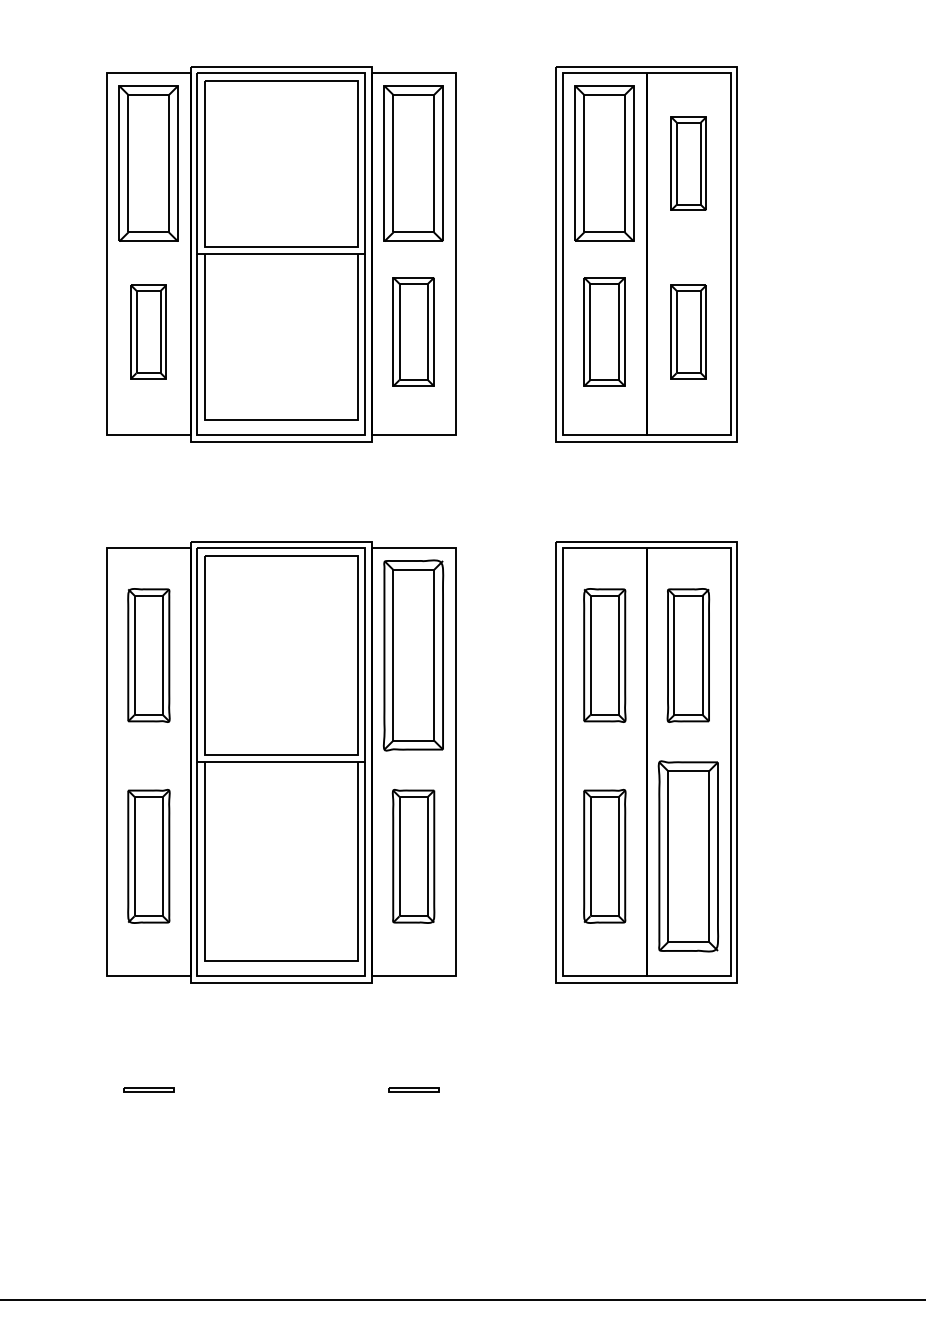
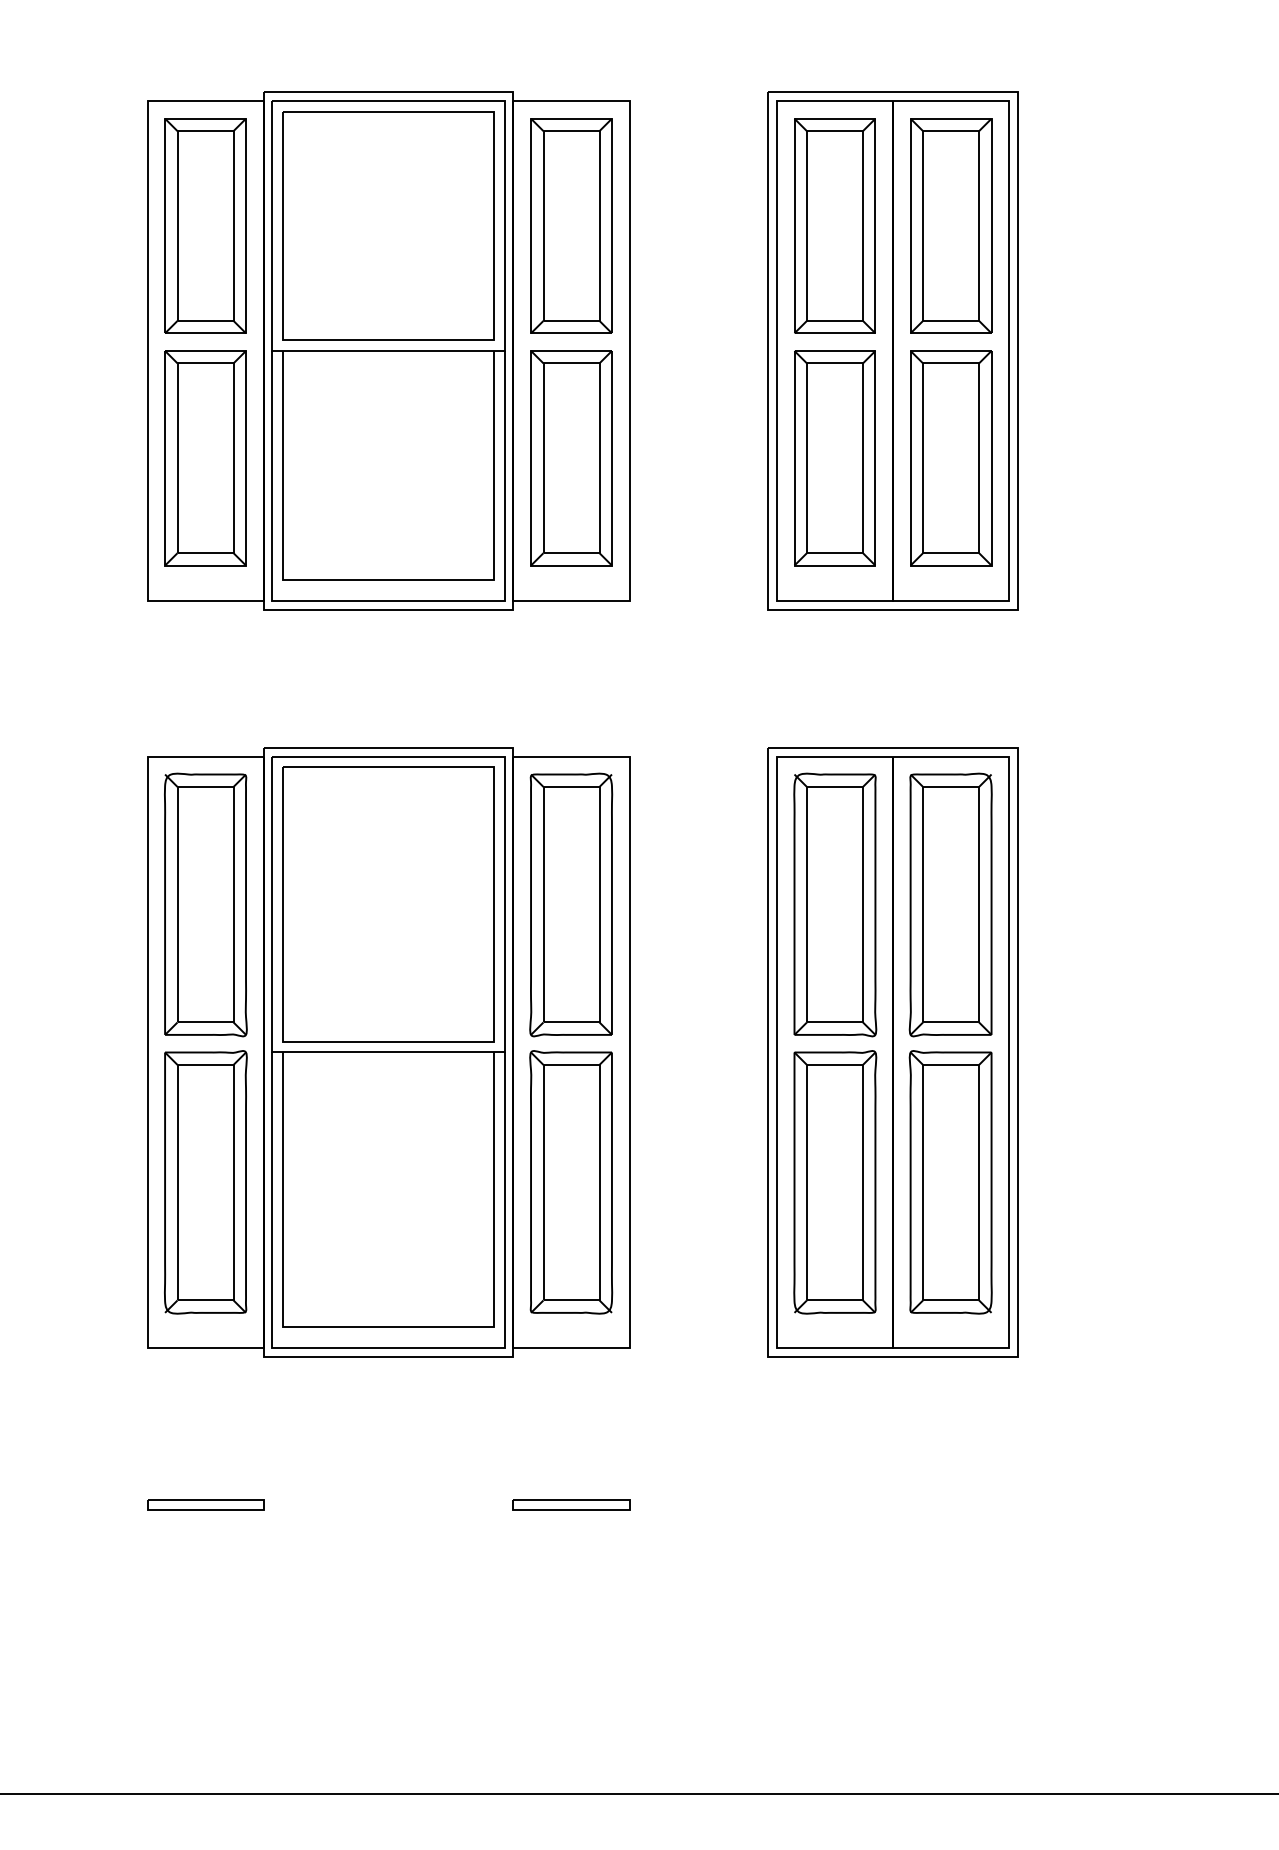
part: (688, 163) -> (951, 225), size x1.67
part: (148, 332) -> (205, 458), size x1.67
part: (413, 332) -> (571, 458), size x1.43
part: (604, 332) -> (834, 458), size x1.43
part: (688, 332) -> (951, 458), size x1.67
part: (148, 655) -> (205, 904), size x1.43
part: (604, 655) -> (835, 904), size x1.43
part: (688, 655) -> (950, 904), size x1.43
part: (148, 856) -> (205, 1182), size x1.43
part: (413, 856) -> (571, 1182), size x1.43
part: (604, 856) -> (835, 1182), size x1.43
part: (148, 1089) -> (205, 1504), size x1.67
part: (413, 1089) -> (571, 1504), size x1.67

